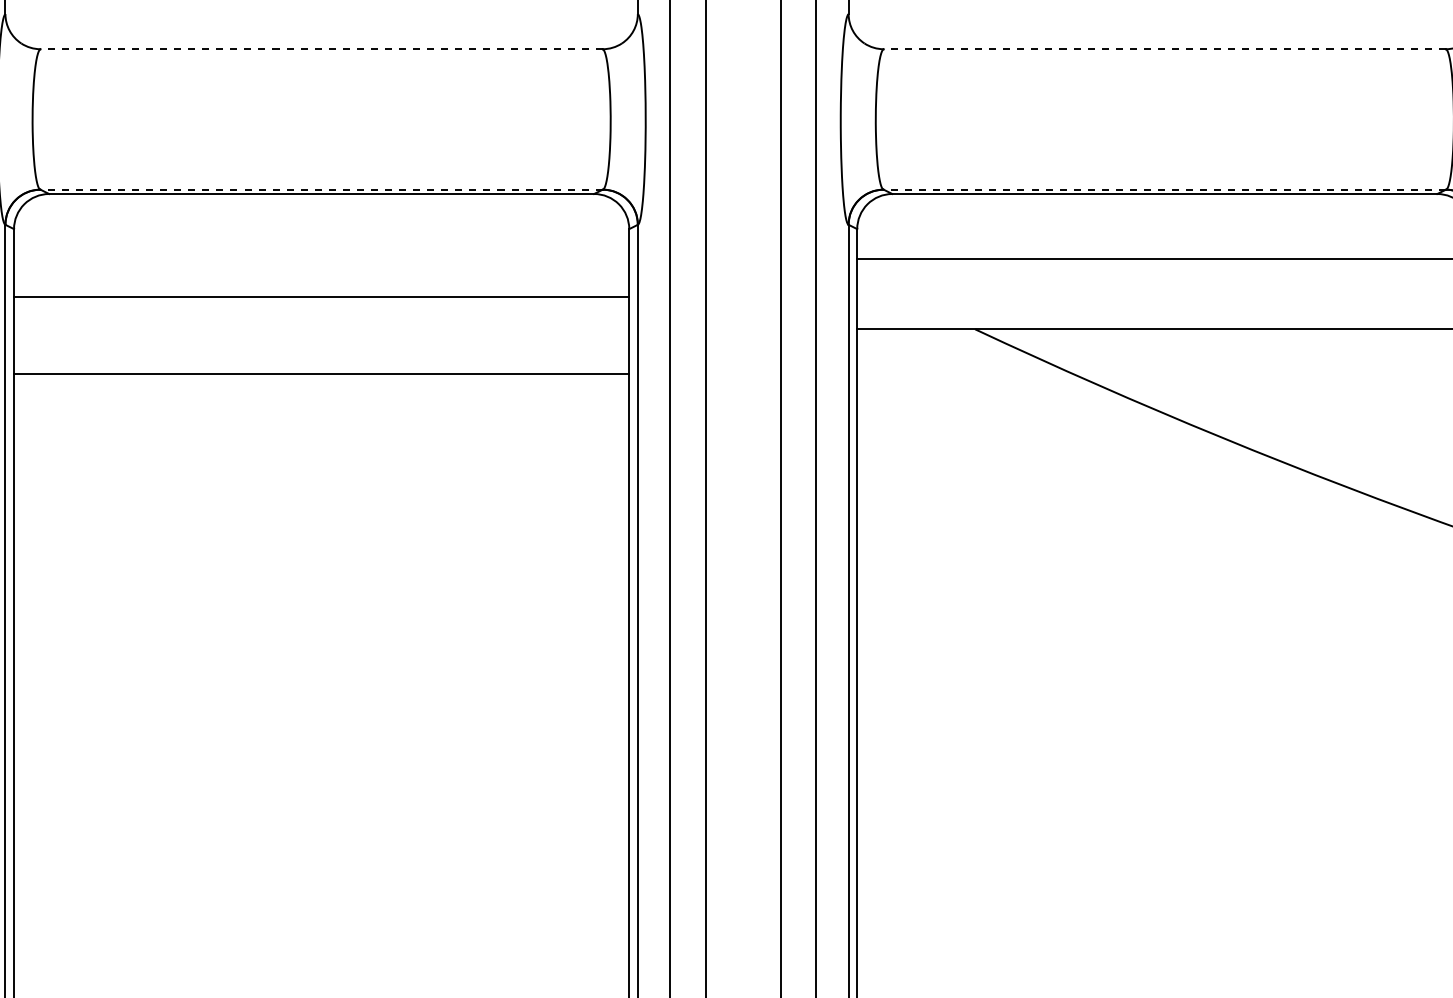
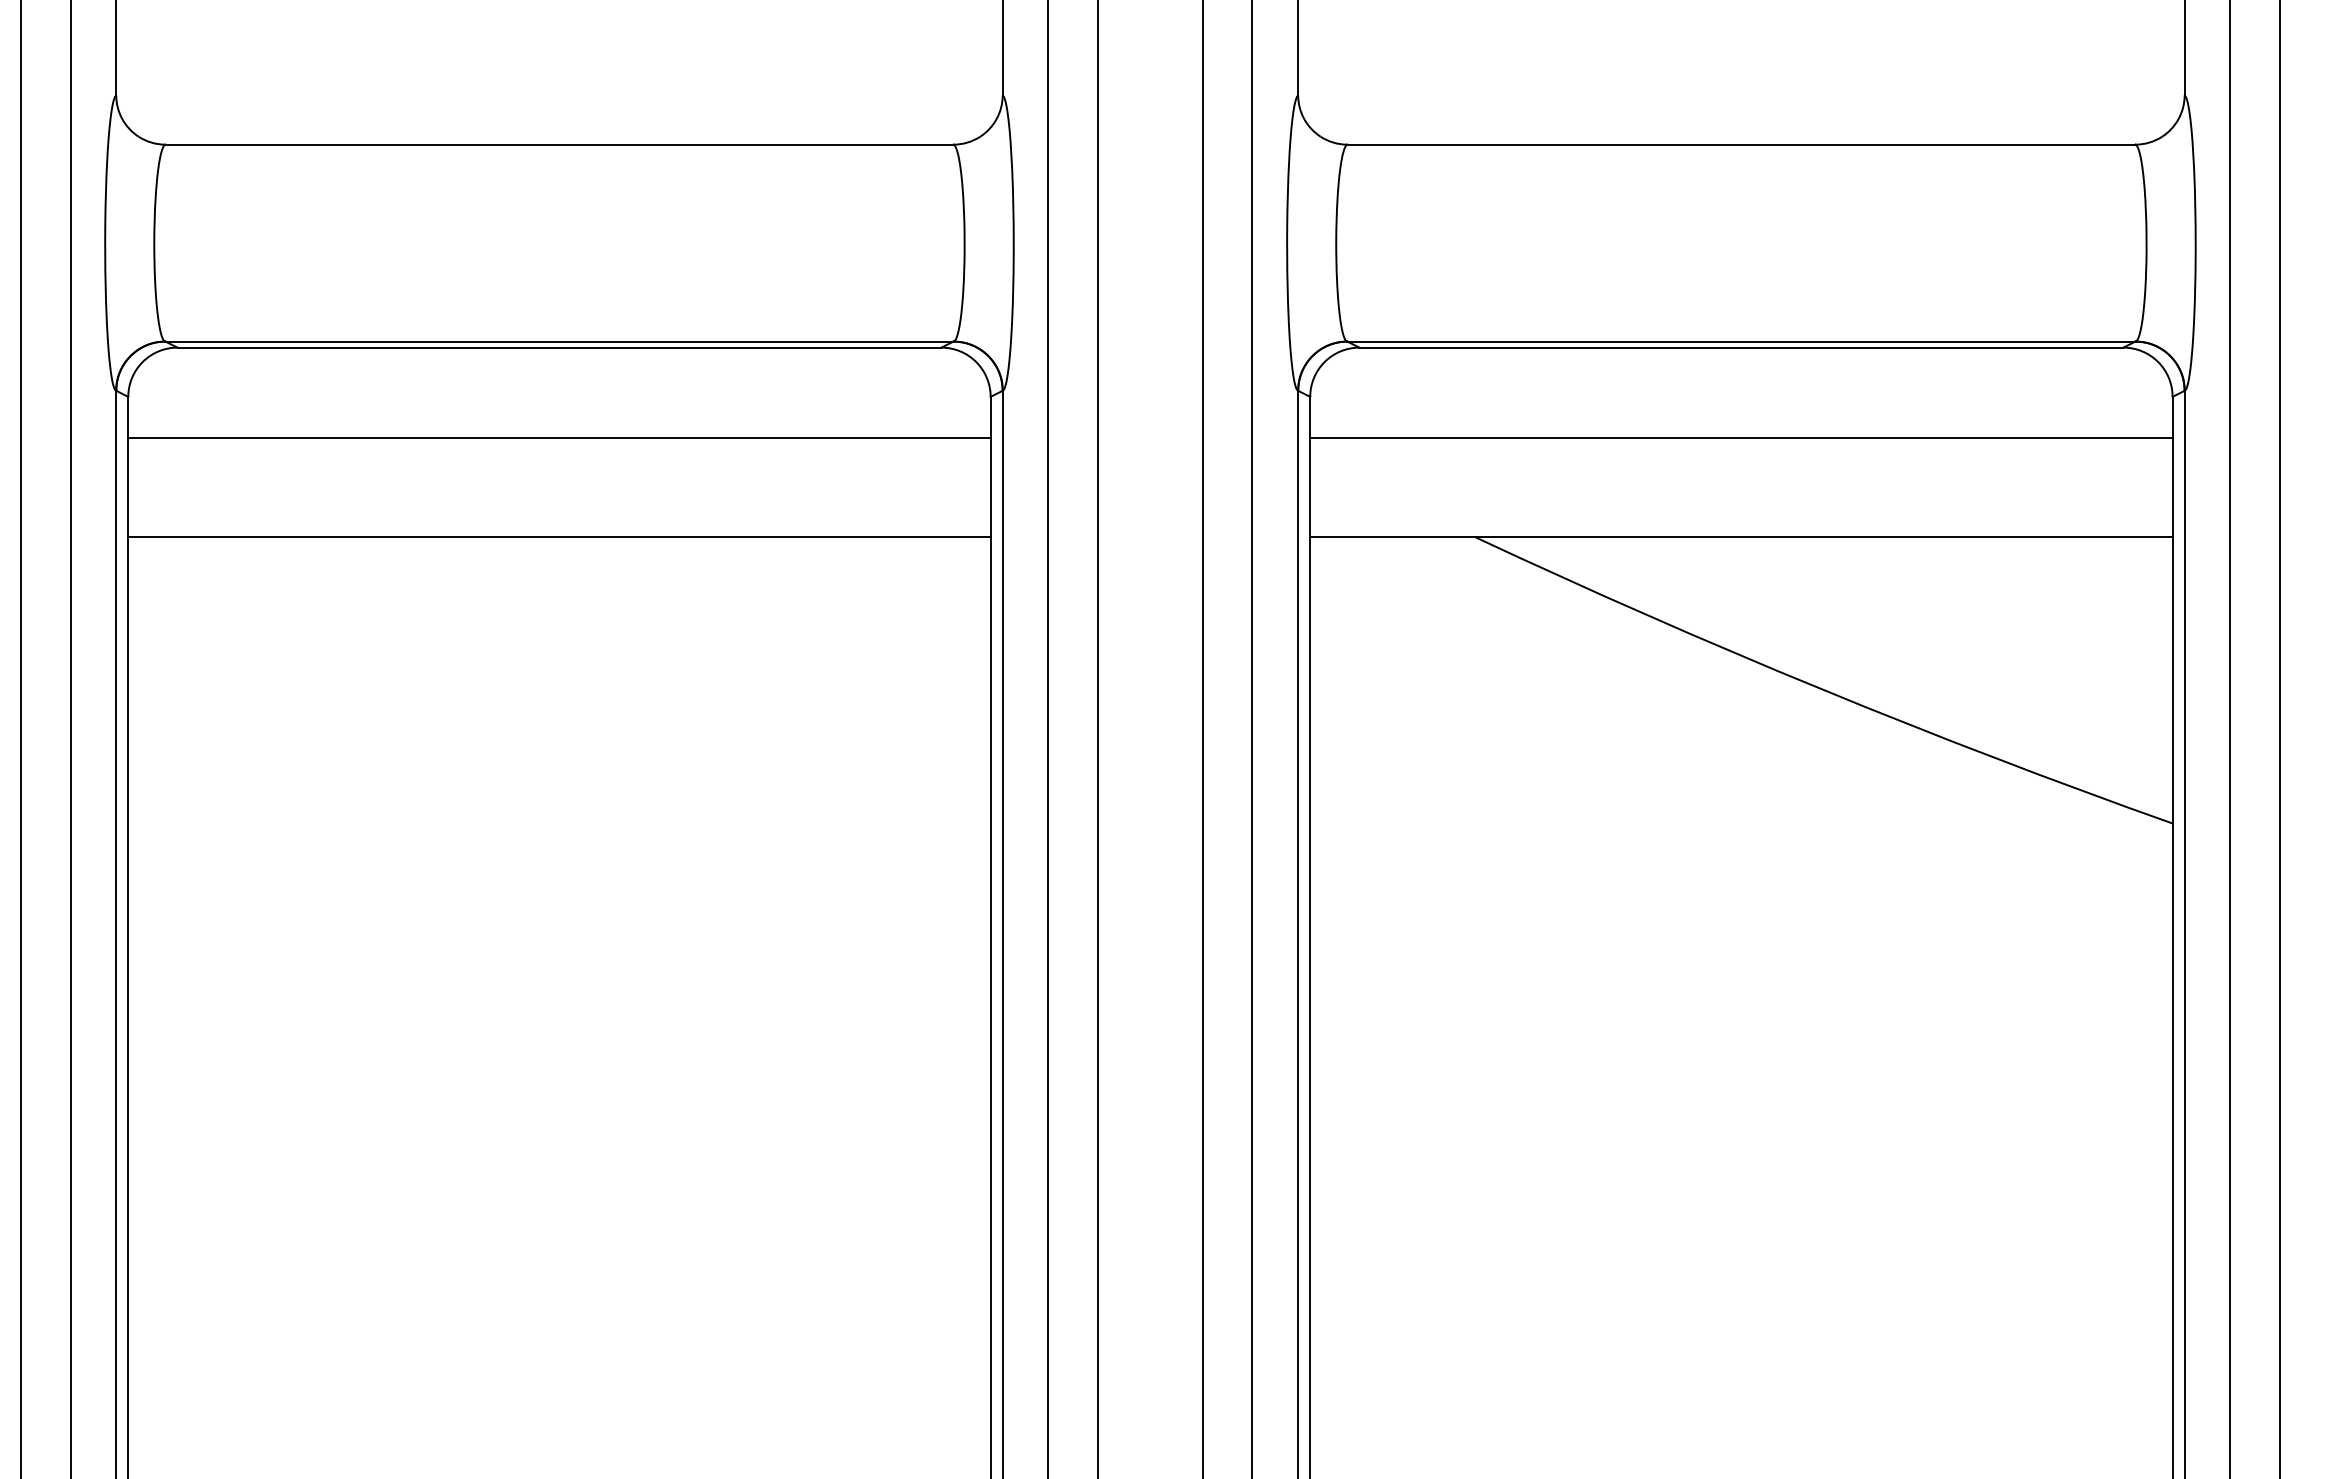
line: (320, 49) -> (558, 144), dashed -> solid
line: (1164, 49) -> (1740, 144), dashed -> solid
line: (320, 189) -> (558, 341), dashed -> solid
line: (1164, 189) -> (1740, 341), dashed -> solid
line: (321, 297) -> (559, 438), moved
line: (321, 373) -> (559, 536), moved

